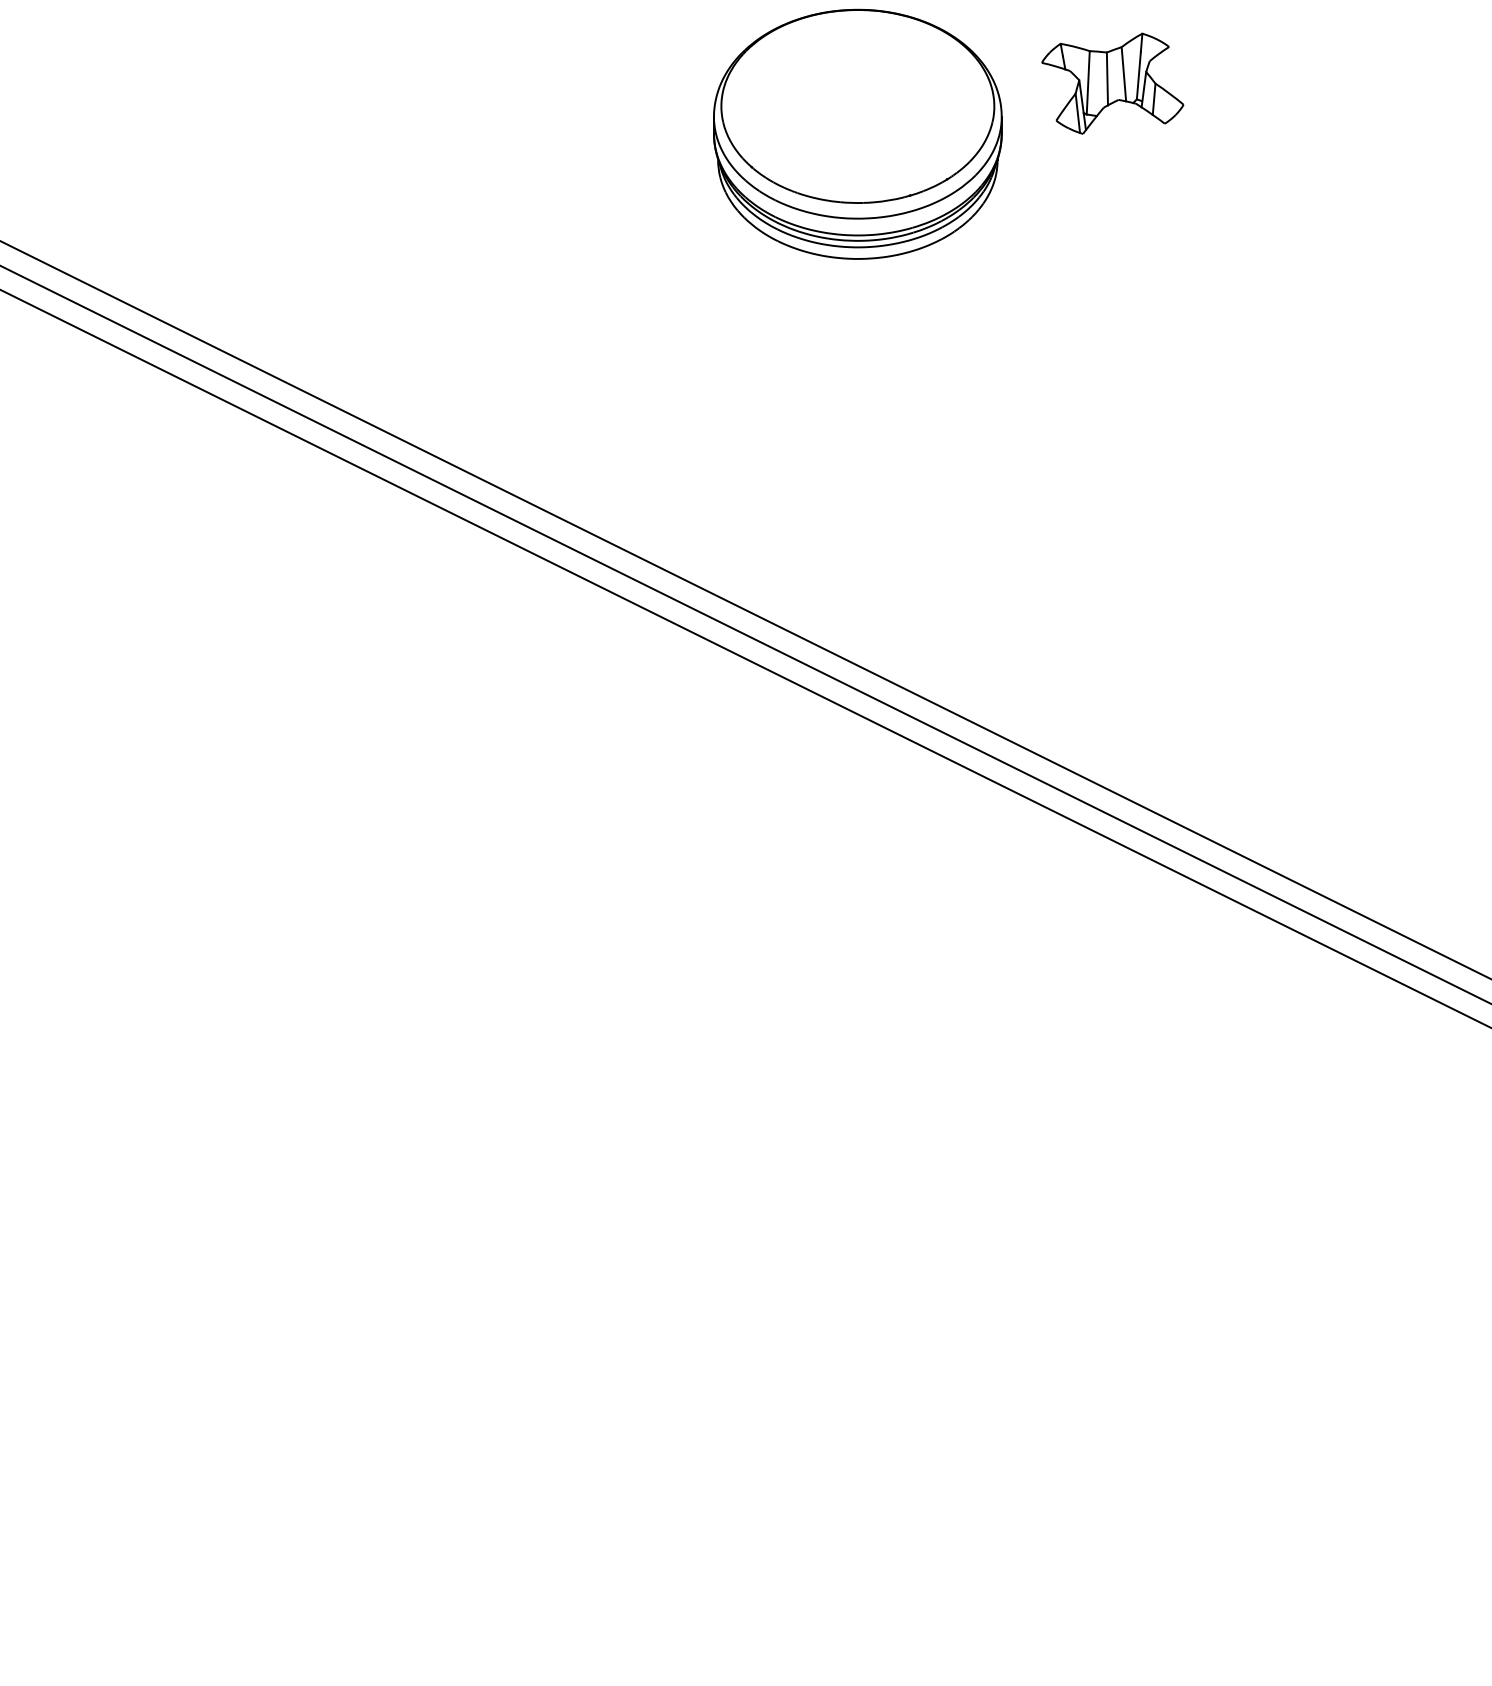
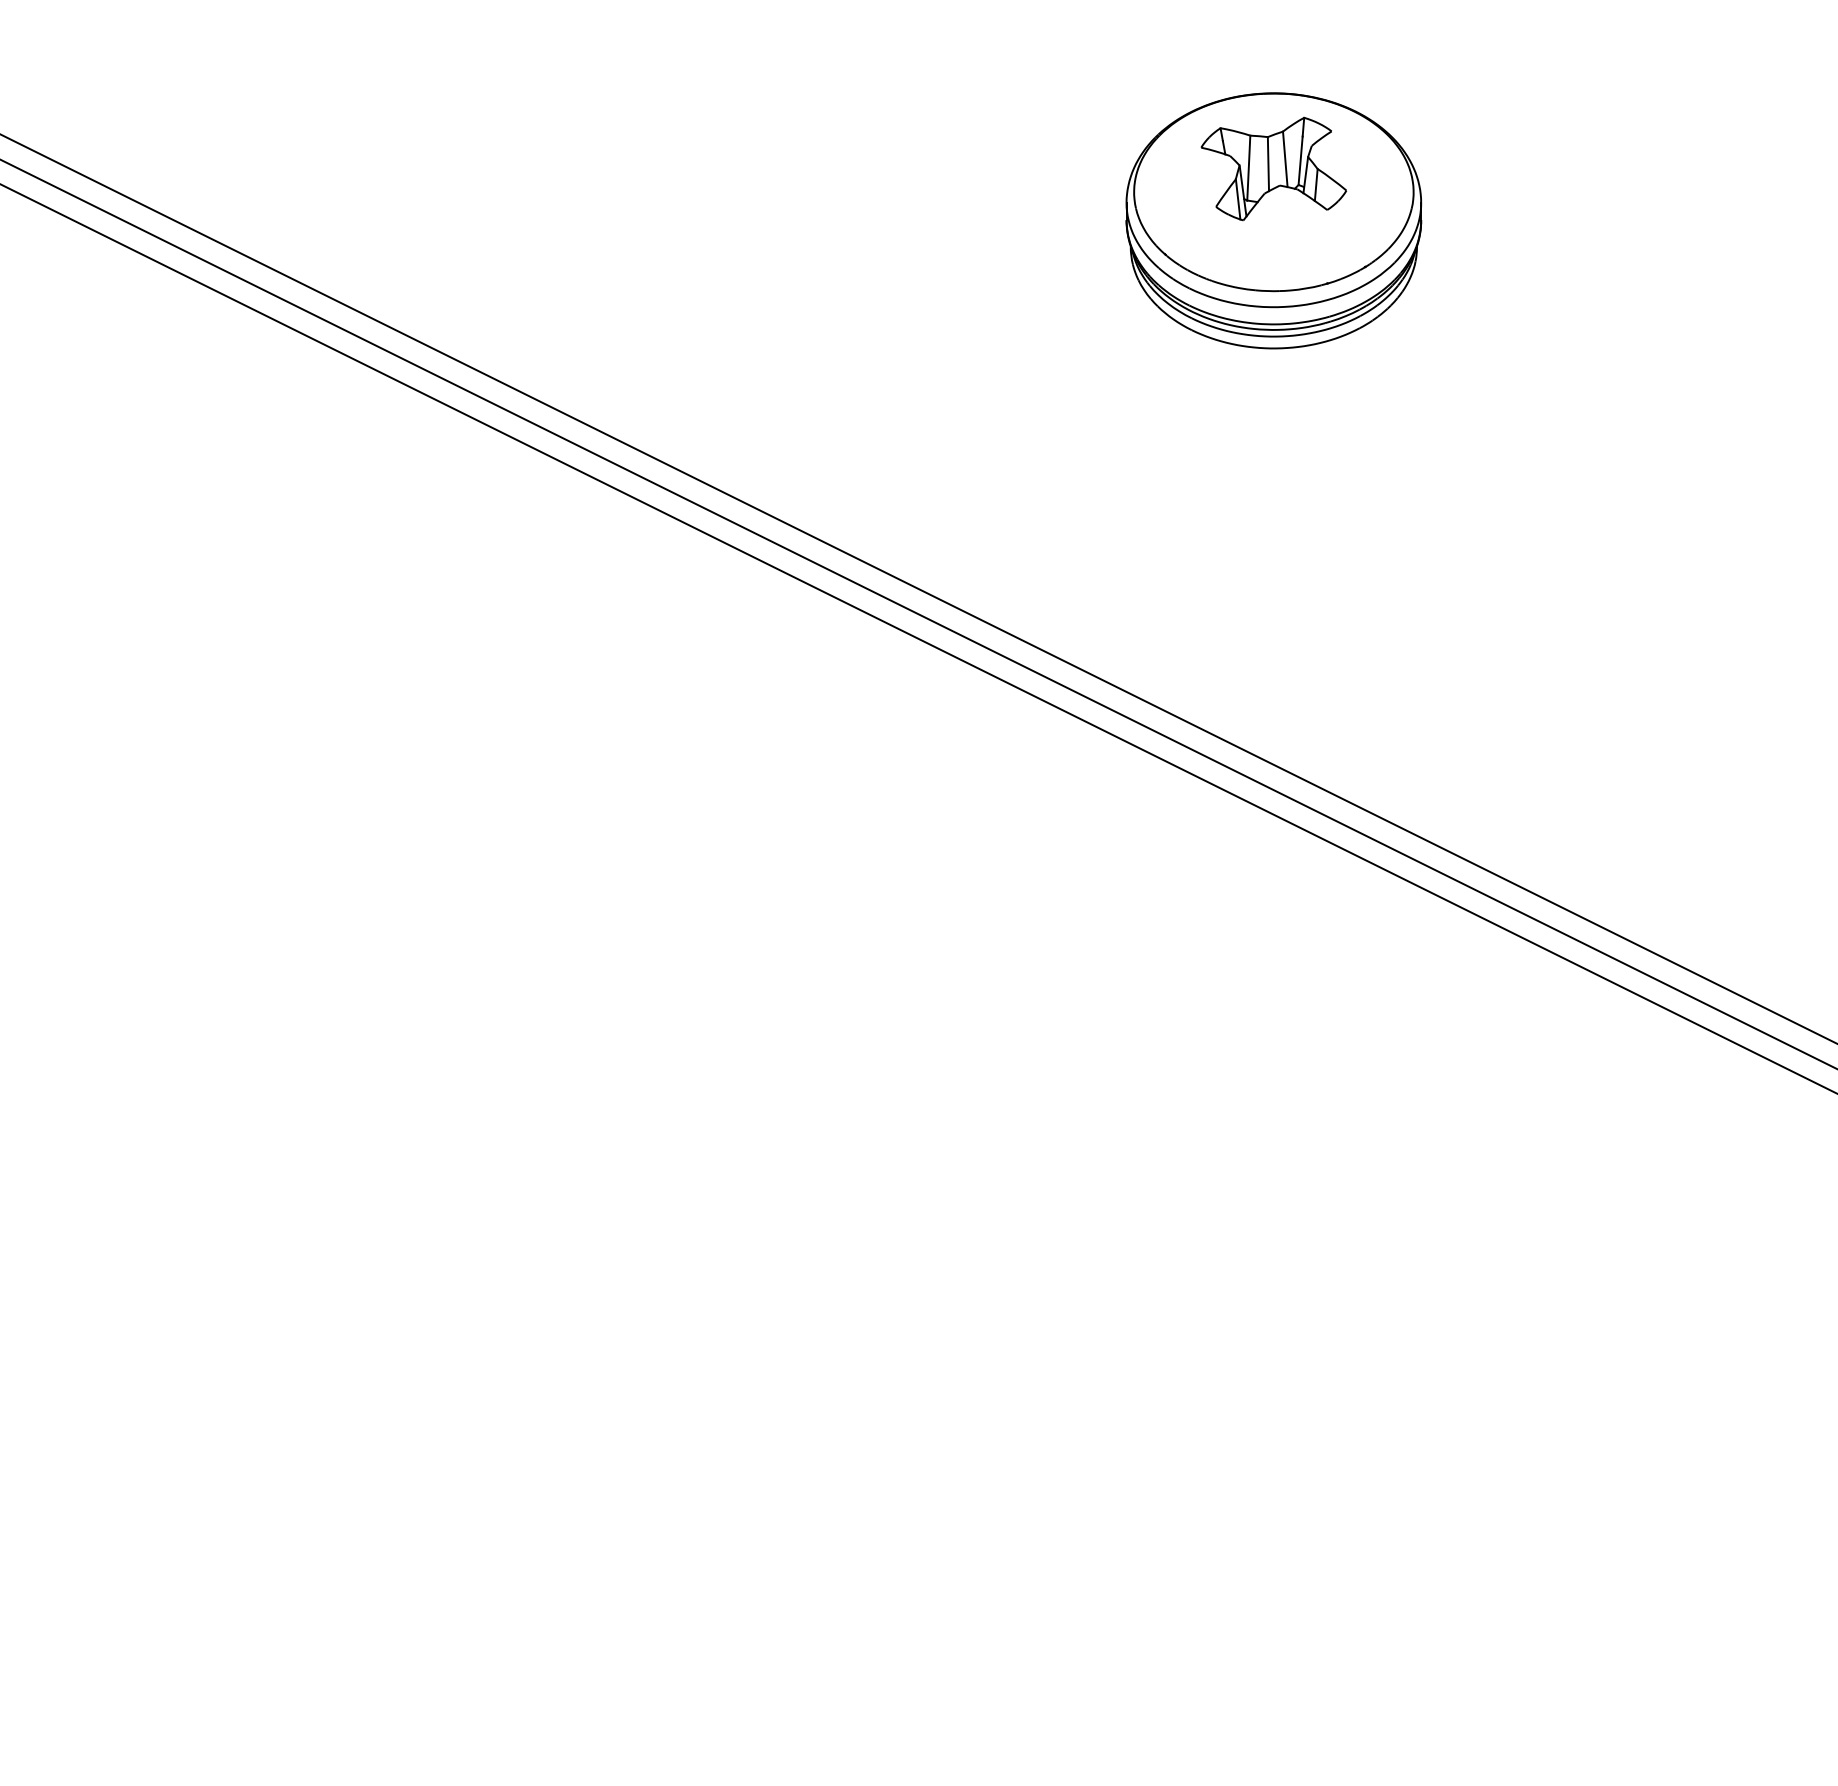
part: (1112, 83) -> (1273, 168), moved

